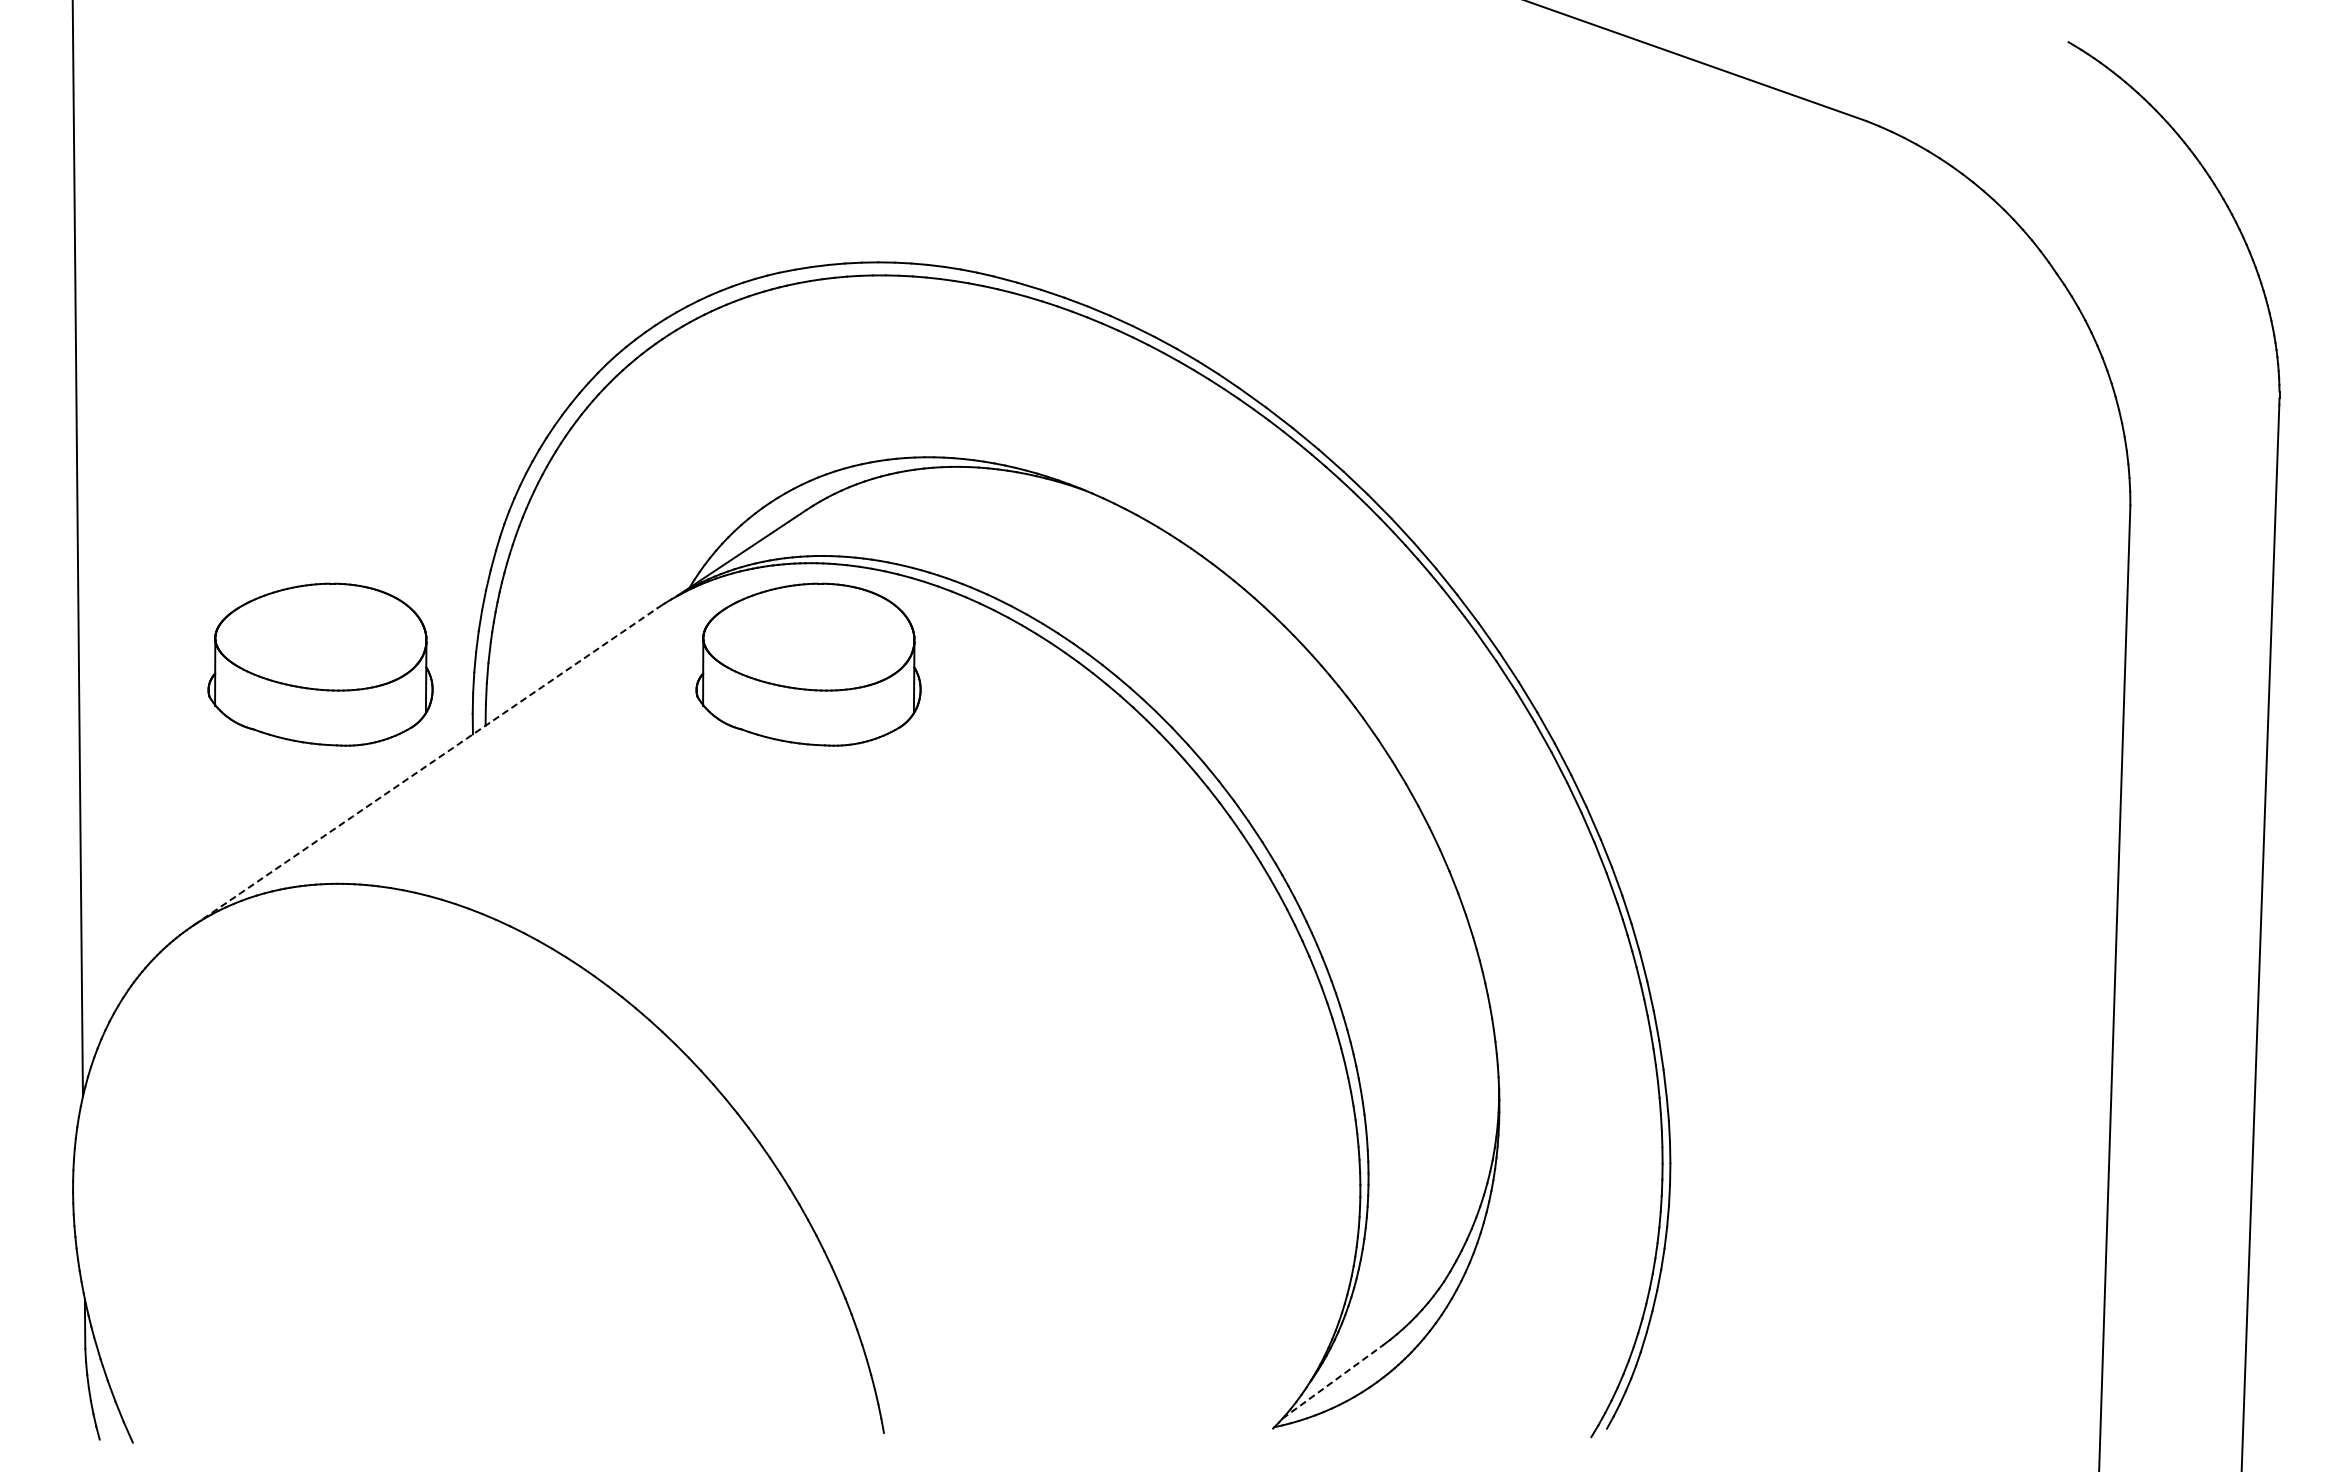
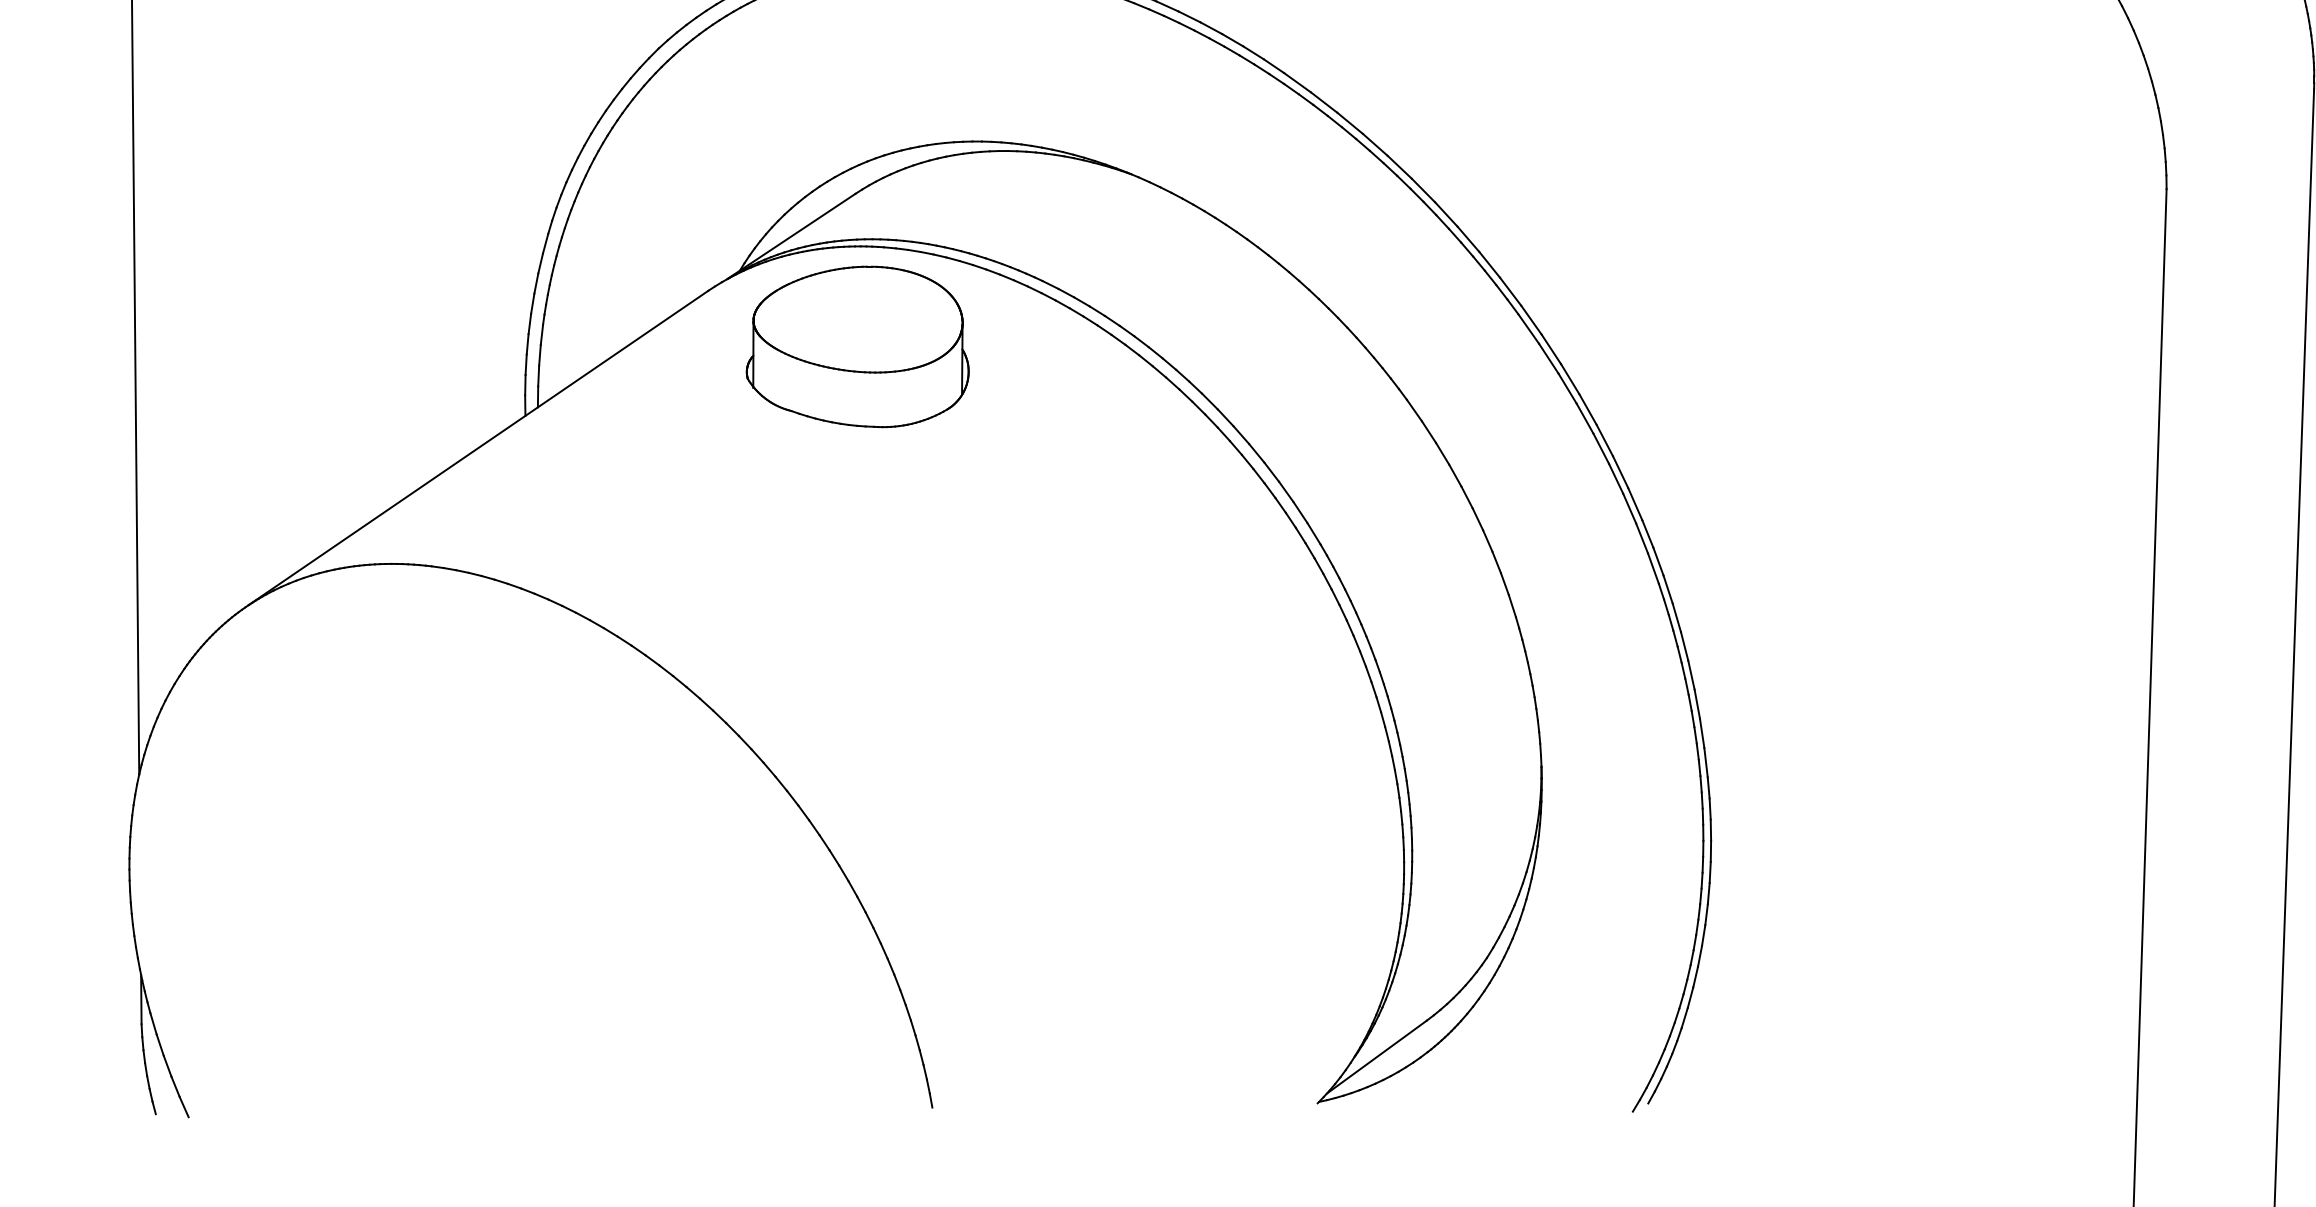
part: (320, 664) -> (374, 346), removed
line: (426, 766) -> (479, 447), dashed -> solid
line: (1333, 1381) -> (1377, 1056), dashed -> solid

